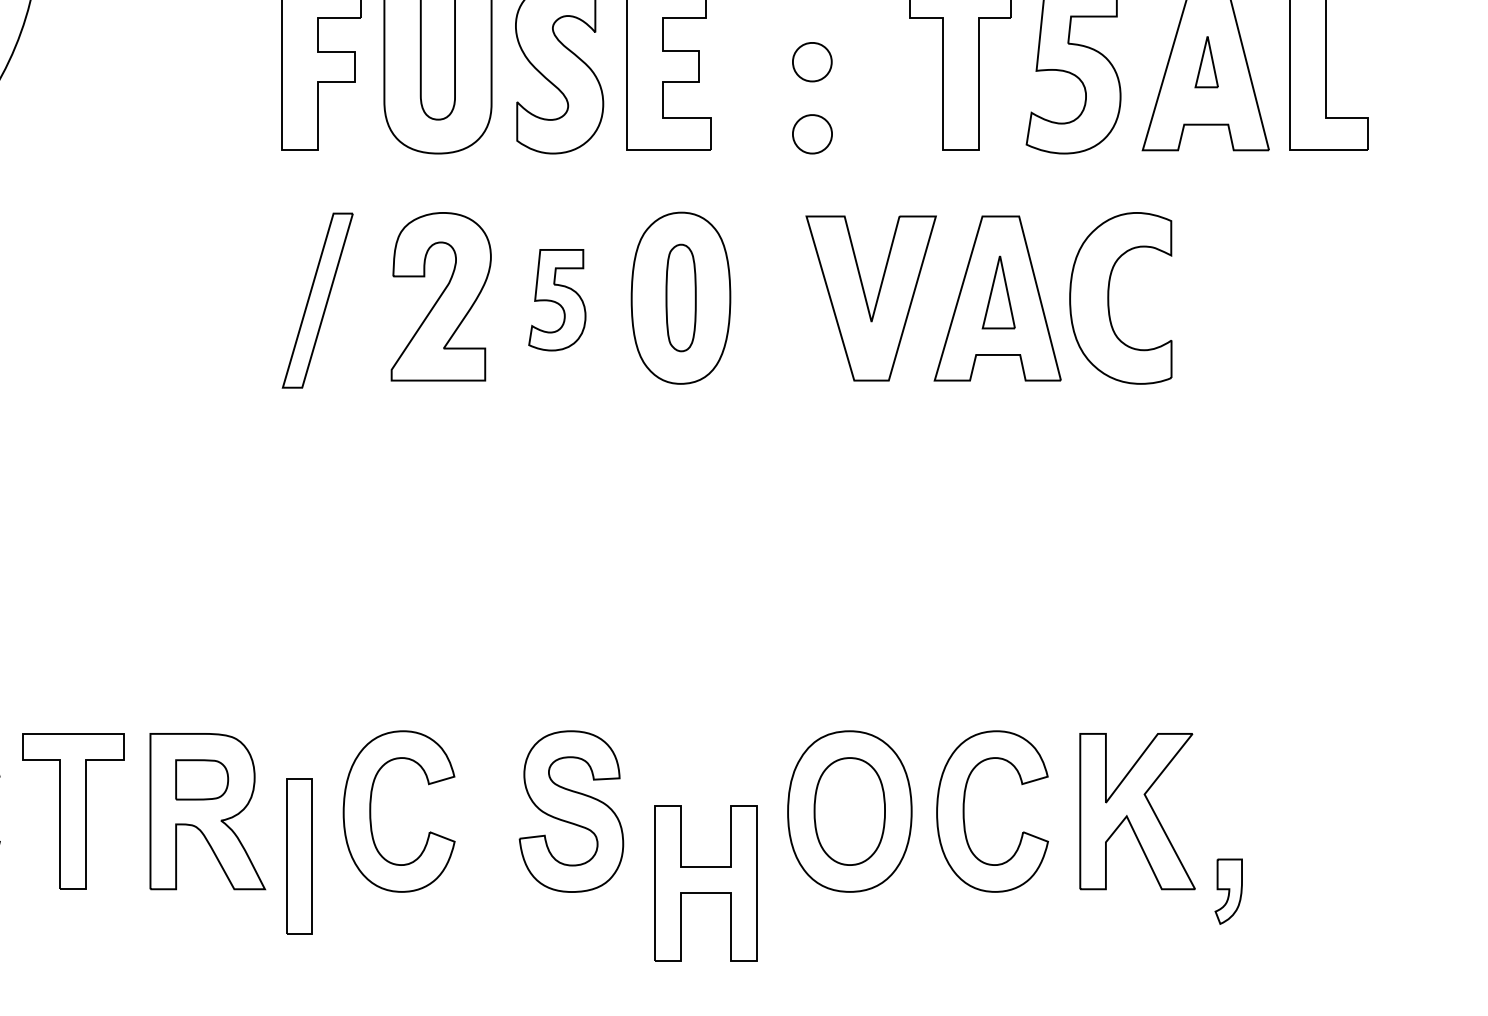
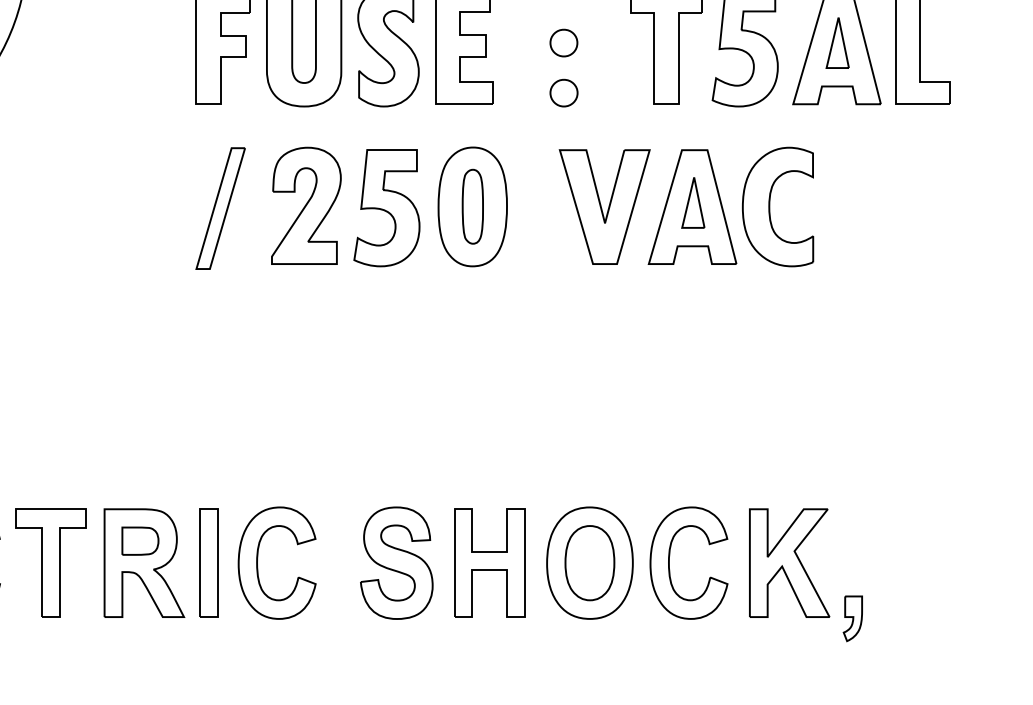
part: (1206, 61) -> (837, 42), size x1.43
part: (556, 300) -> (386, 208), size x1.67
part: (298, 855) -> (208, 562), moved
part: (705, 882) -> (489, 562), moved

